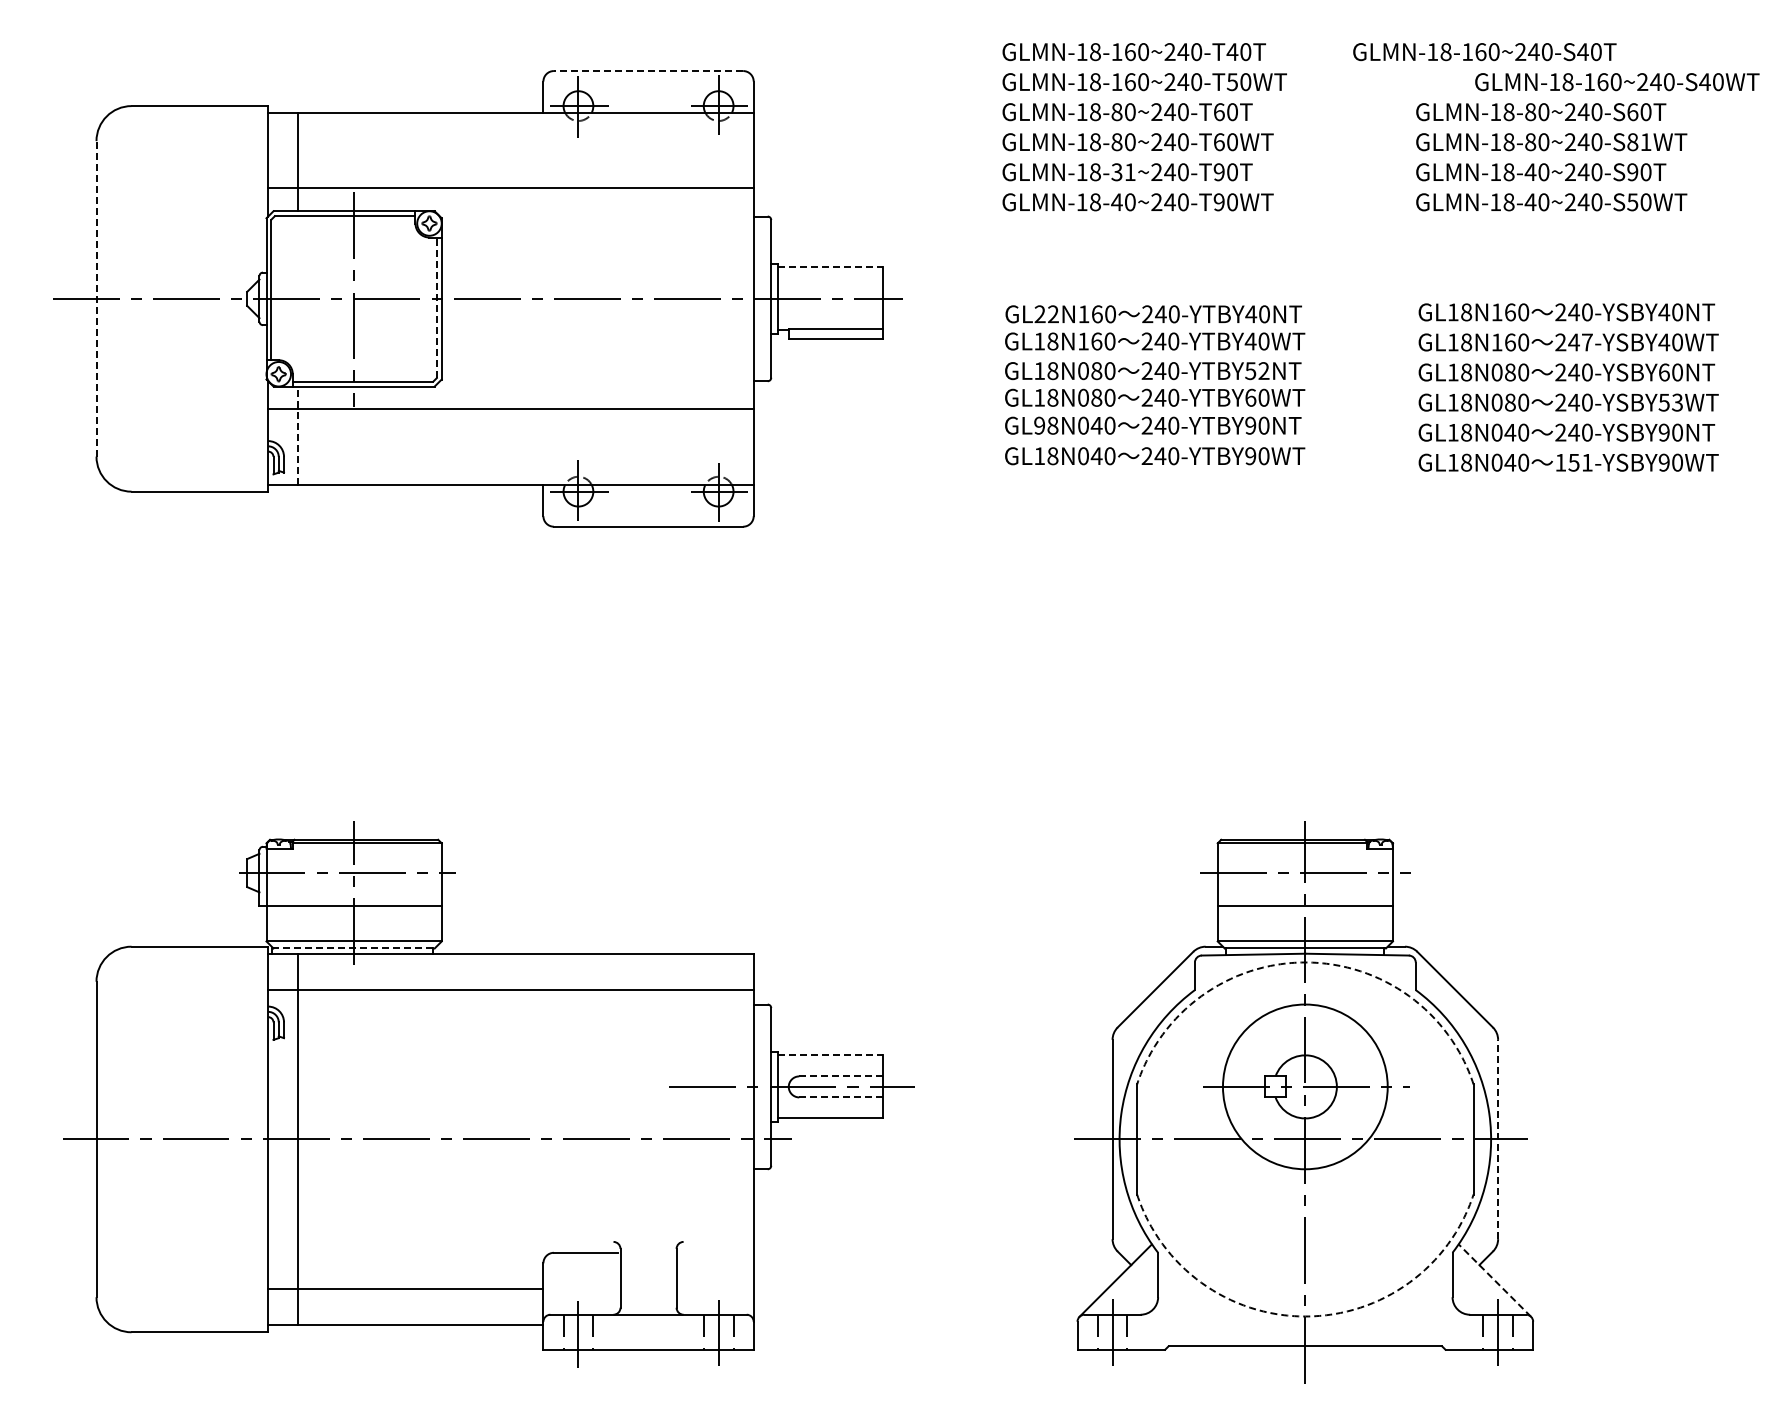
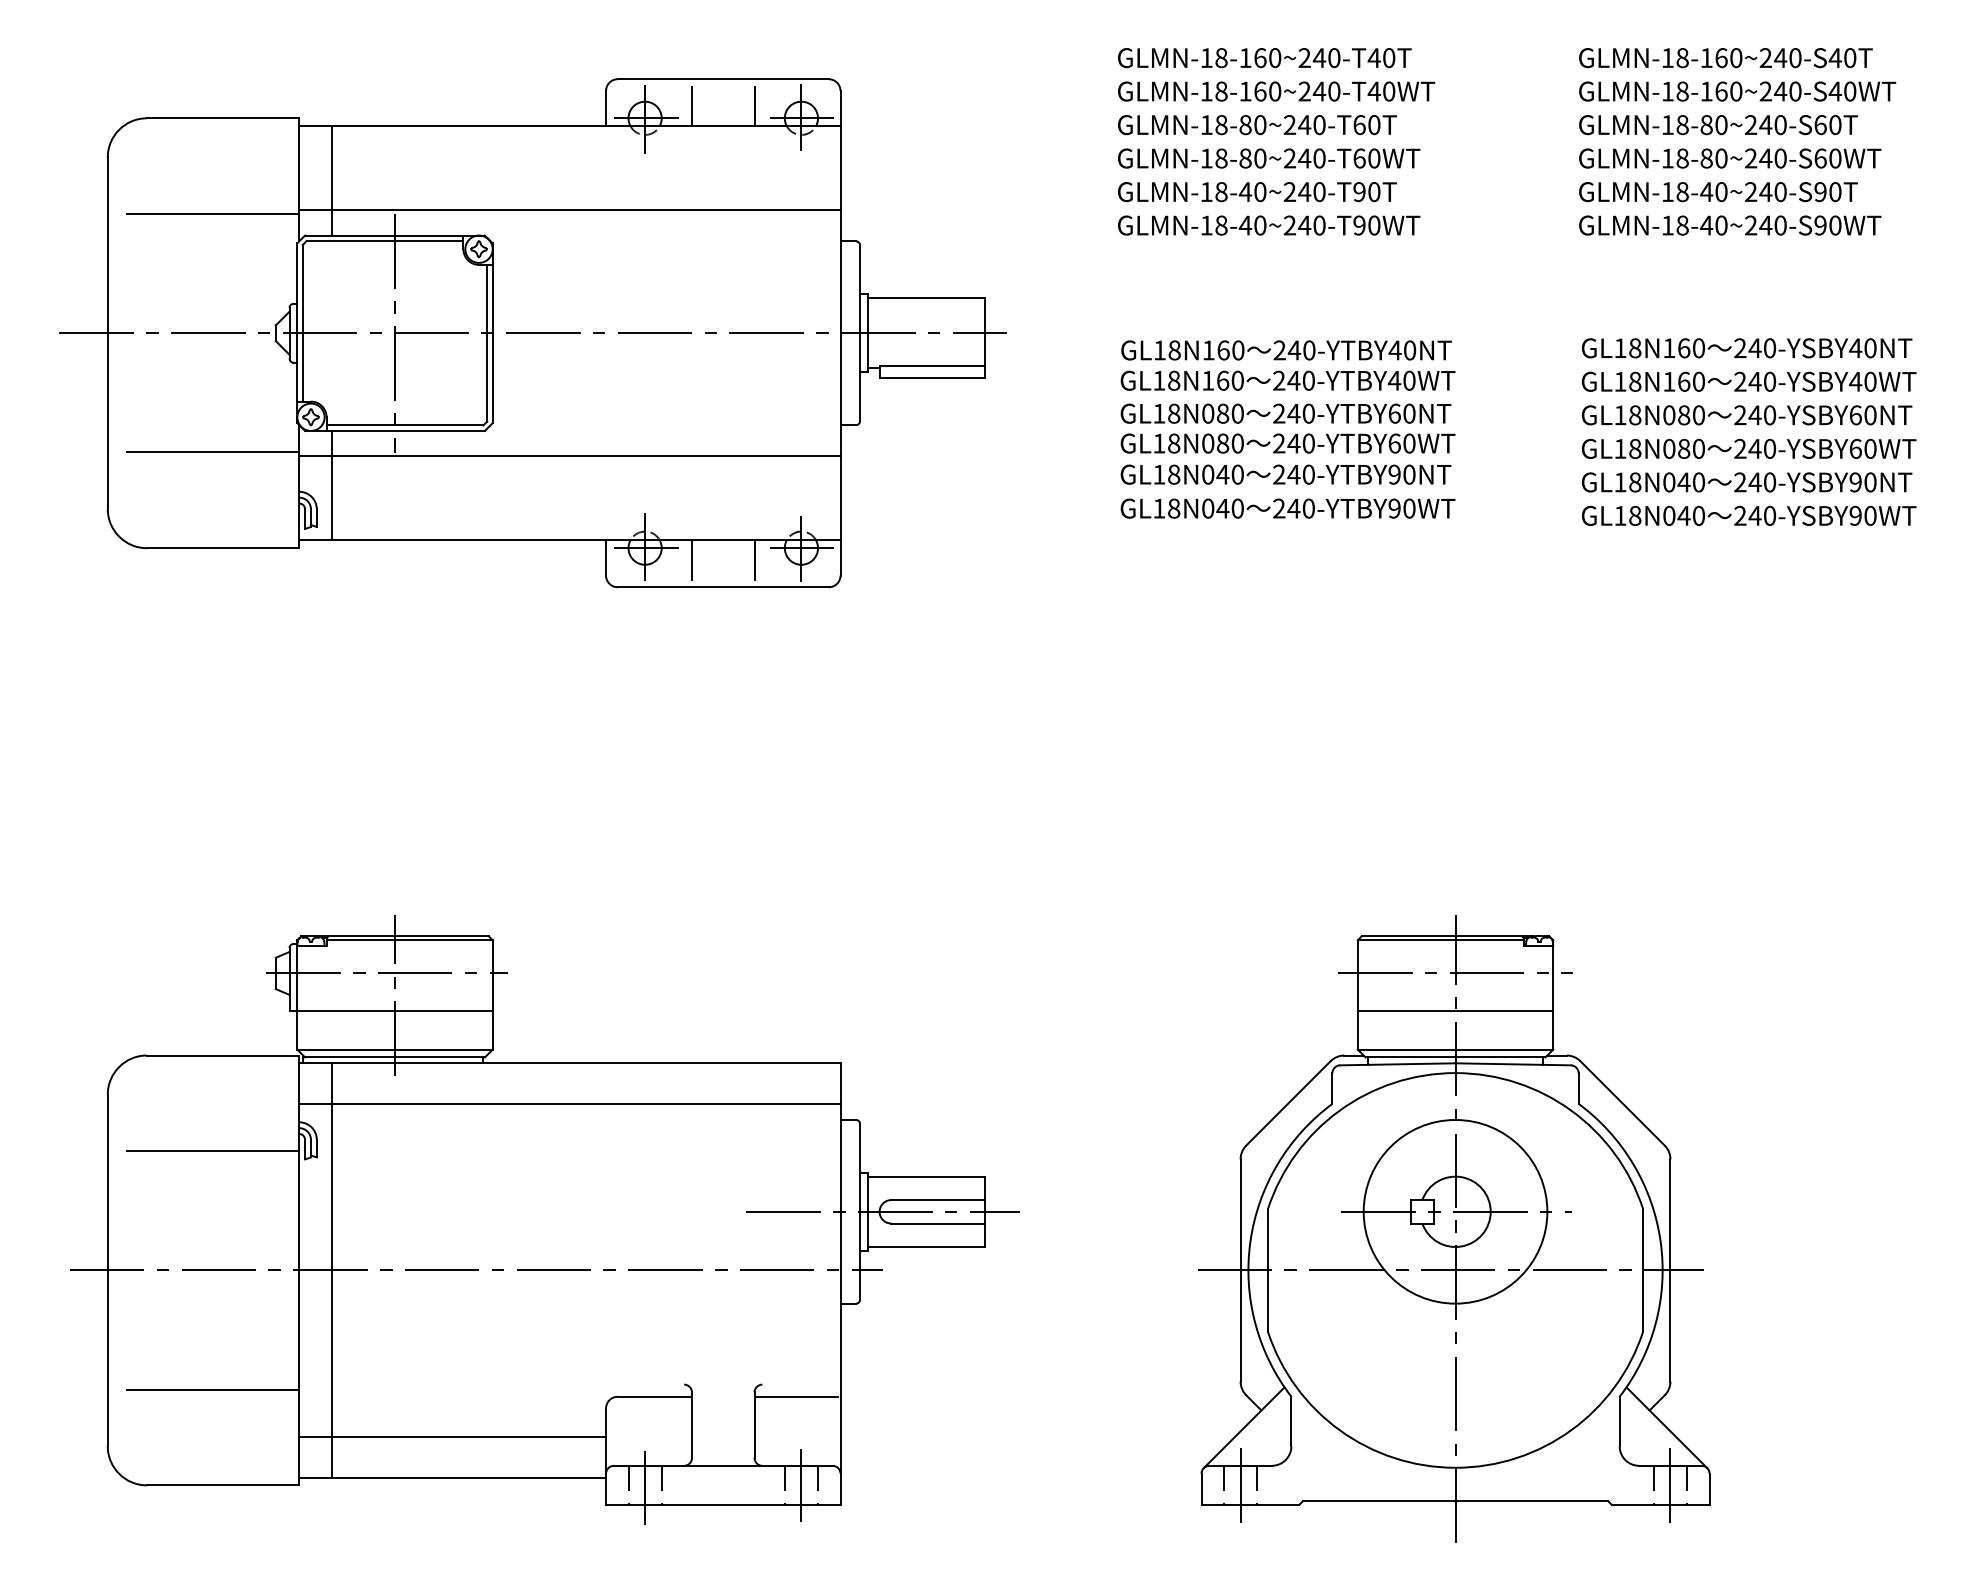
text: (1484, 52) -> (1725, 58), moved
line: (648, 71) -> (723, 79), dashed -> solid
text: (1232, 82) -> (1374, 91), GLMN-18-160~240-T50WT -> GLMN-18-160~240-T40WT
text: (1617, 82) -> (1737, 91), moved
line: (620, 95) -> (691, 106), added
line: (676, 95) -> (754, 106), added
text: (1639, 142) -> (1828, 158), GLMN-18-80~240-S81WT -> GLMN-18-80~240-S60WT
text: (1123, 172) -> (1252, 192), GLMN-18-31~240-T90T -> GLMN-18-40~240-T90T
line: (191, 191) -> (213, 213), added
text: (1632, 202) -> (1820, 225), GLMN-18-40~240-S50WT -> GLMN-18-40~240-S90WT
line: (830, 267) -> (926, 298), dashed -> solid
line: (96, 298) -> (107, 332), dashed -> solid
line: (436, 307) -> (486, 342), dashed -> solid
text: (1046, 314) -> (1166, 350), GL22N160 -> GL18N160
text: (1587, 342) -> (1770, 381), 247-YSBY40WT -> 240-YSBY40WT
text: (1257, 371) -> (1402, 414), 240-YTBY52NT -> 240-YTBY60NT
text: (1670, 402) -> (1862, 448), 240-YSBY53WT -> 240-YSBY60WT
line: (191, 405) -> (213, 452), added
text: (1039, 425) -> (1159, 474), GL98N040 -> GL18N040
line: (298, 435) -> (332, 485), dashed -> solid
text: (1573, 462) -> (1754, 515), 151-YSBY90WT -> 240-YSBY90WT
line: (620, 502) -> (691, 560), added
line: (676, 502) -> (754, 560), added
line: (353, 948) -> (394, 1057), dashed -> solid
arc: (1305, 962) -> (1455, 1073), dashed -> solid
line: (191, 1032) -> (213, 1151), added
line: (830, 1055) -> (926, 1176), dashed -> solid
line: (841, 1076) -> (938, 1200), dashed -> solid
line: (841, 1097) -> (938, 1223), dashed -> solid
line: (1498, 1139) -> (1670, 1270), dashed -> solid
line: (191, 1246) -> (213, 1389), added
line: (714, 1252) -> (796, 1396), added
line: (1494, 1280) -> (1666, 1427), dashed -> solid
arc: (1305, 1316) -> (1455, 1467), dashed -> solid

